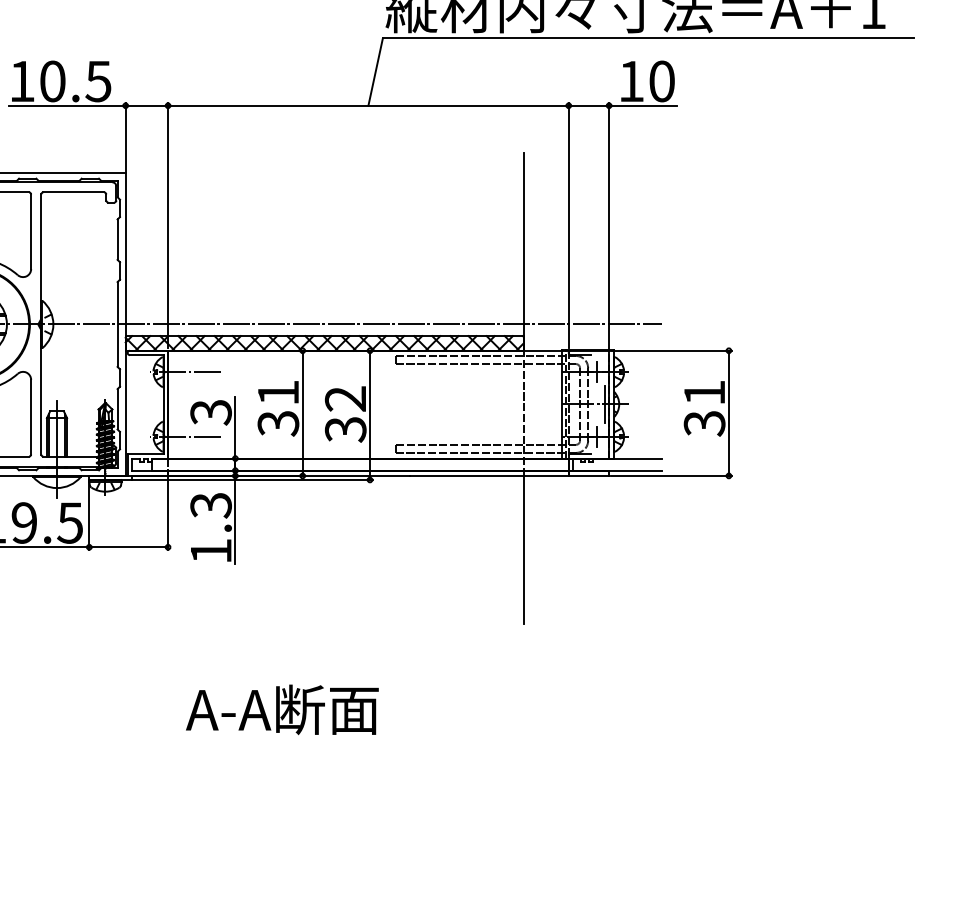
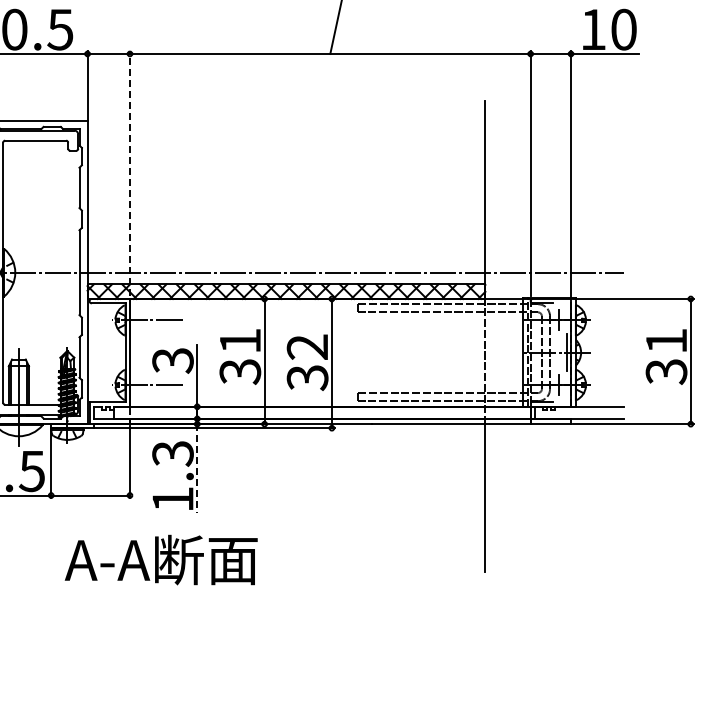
line: (168, 225) -> (130, 173), solid -> dashed
line: (235, 520) -> (197, 468), solid -> dashed
text: (282, 709) -> (161, 559), moved

